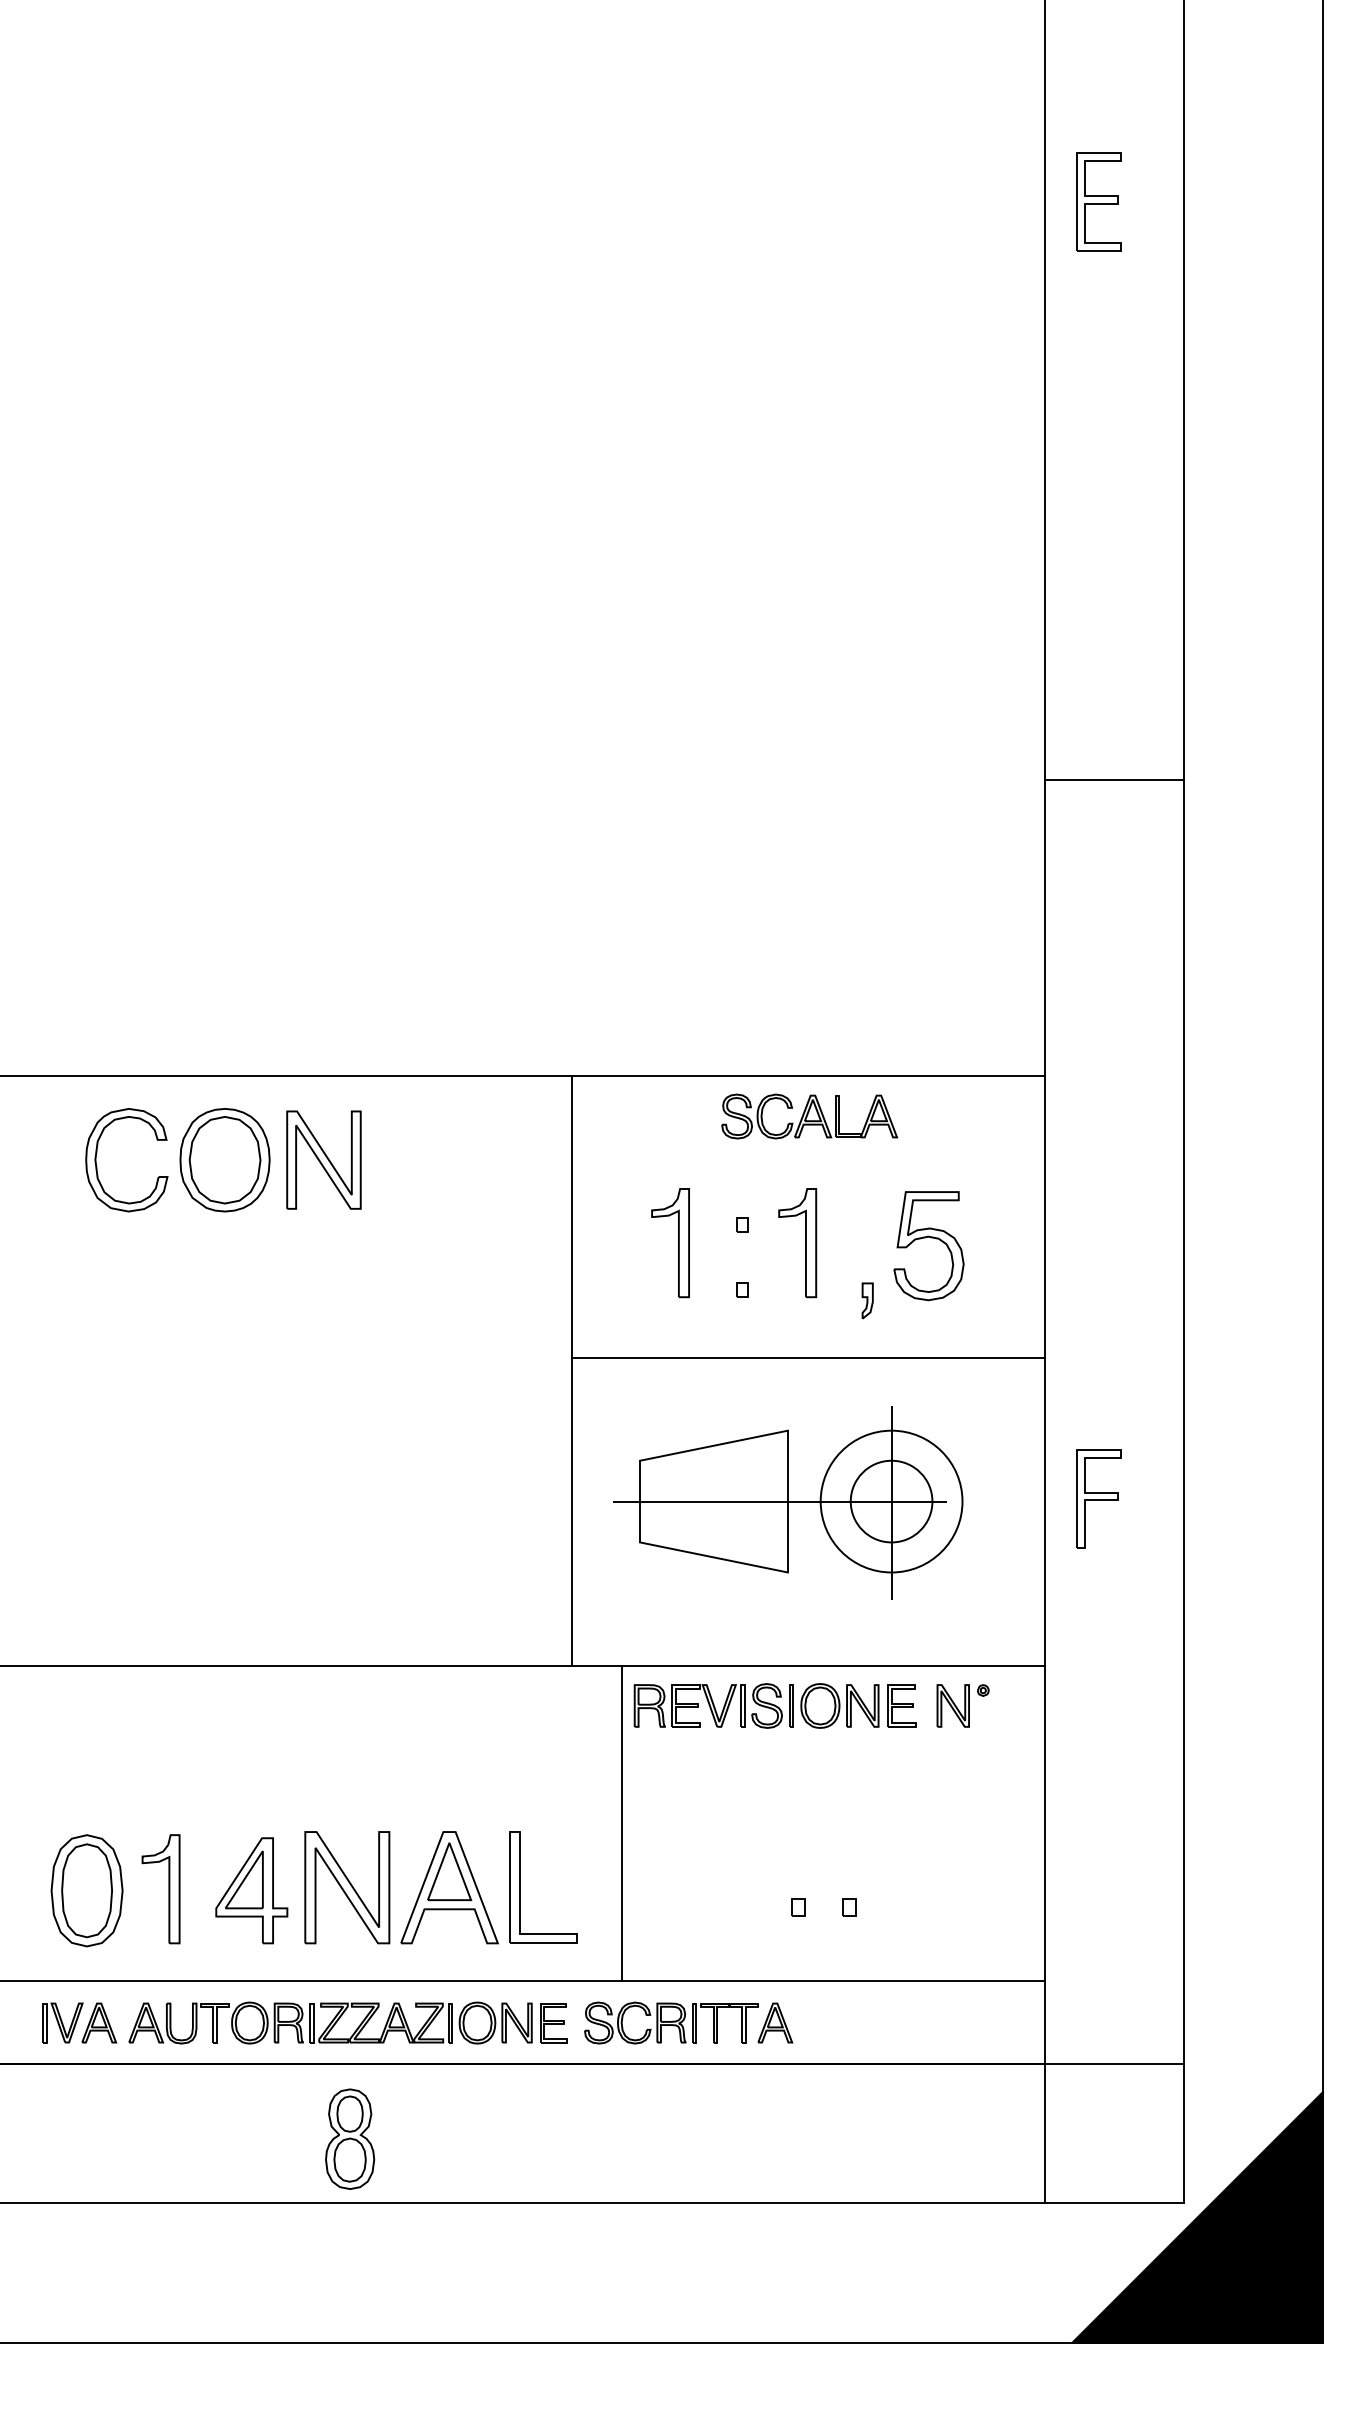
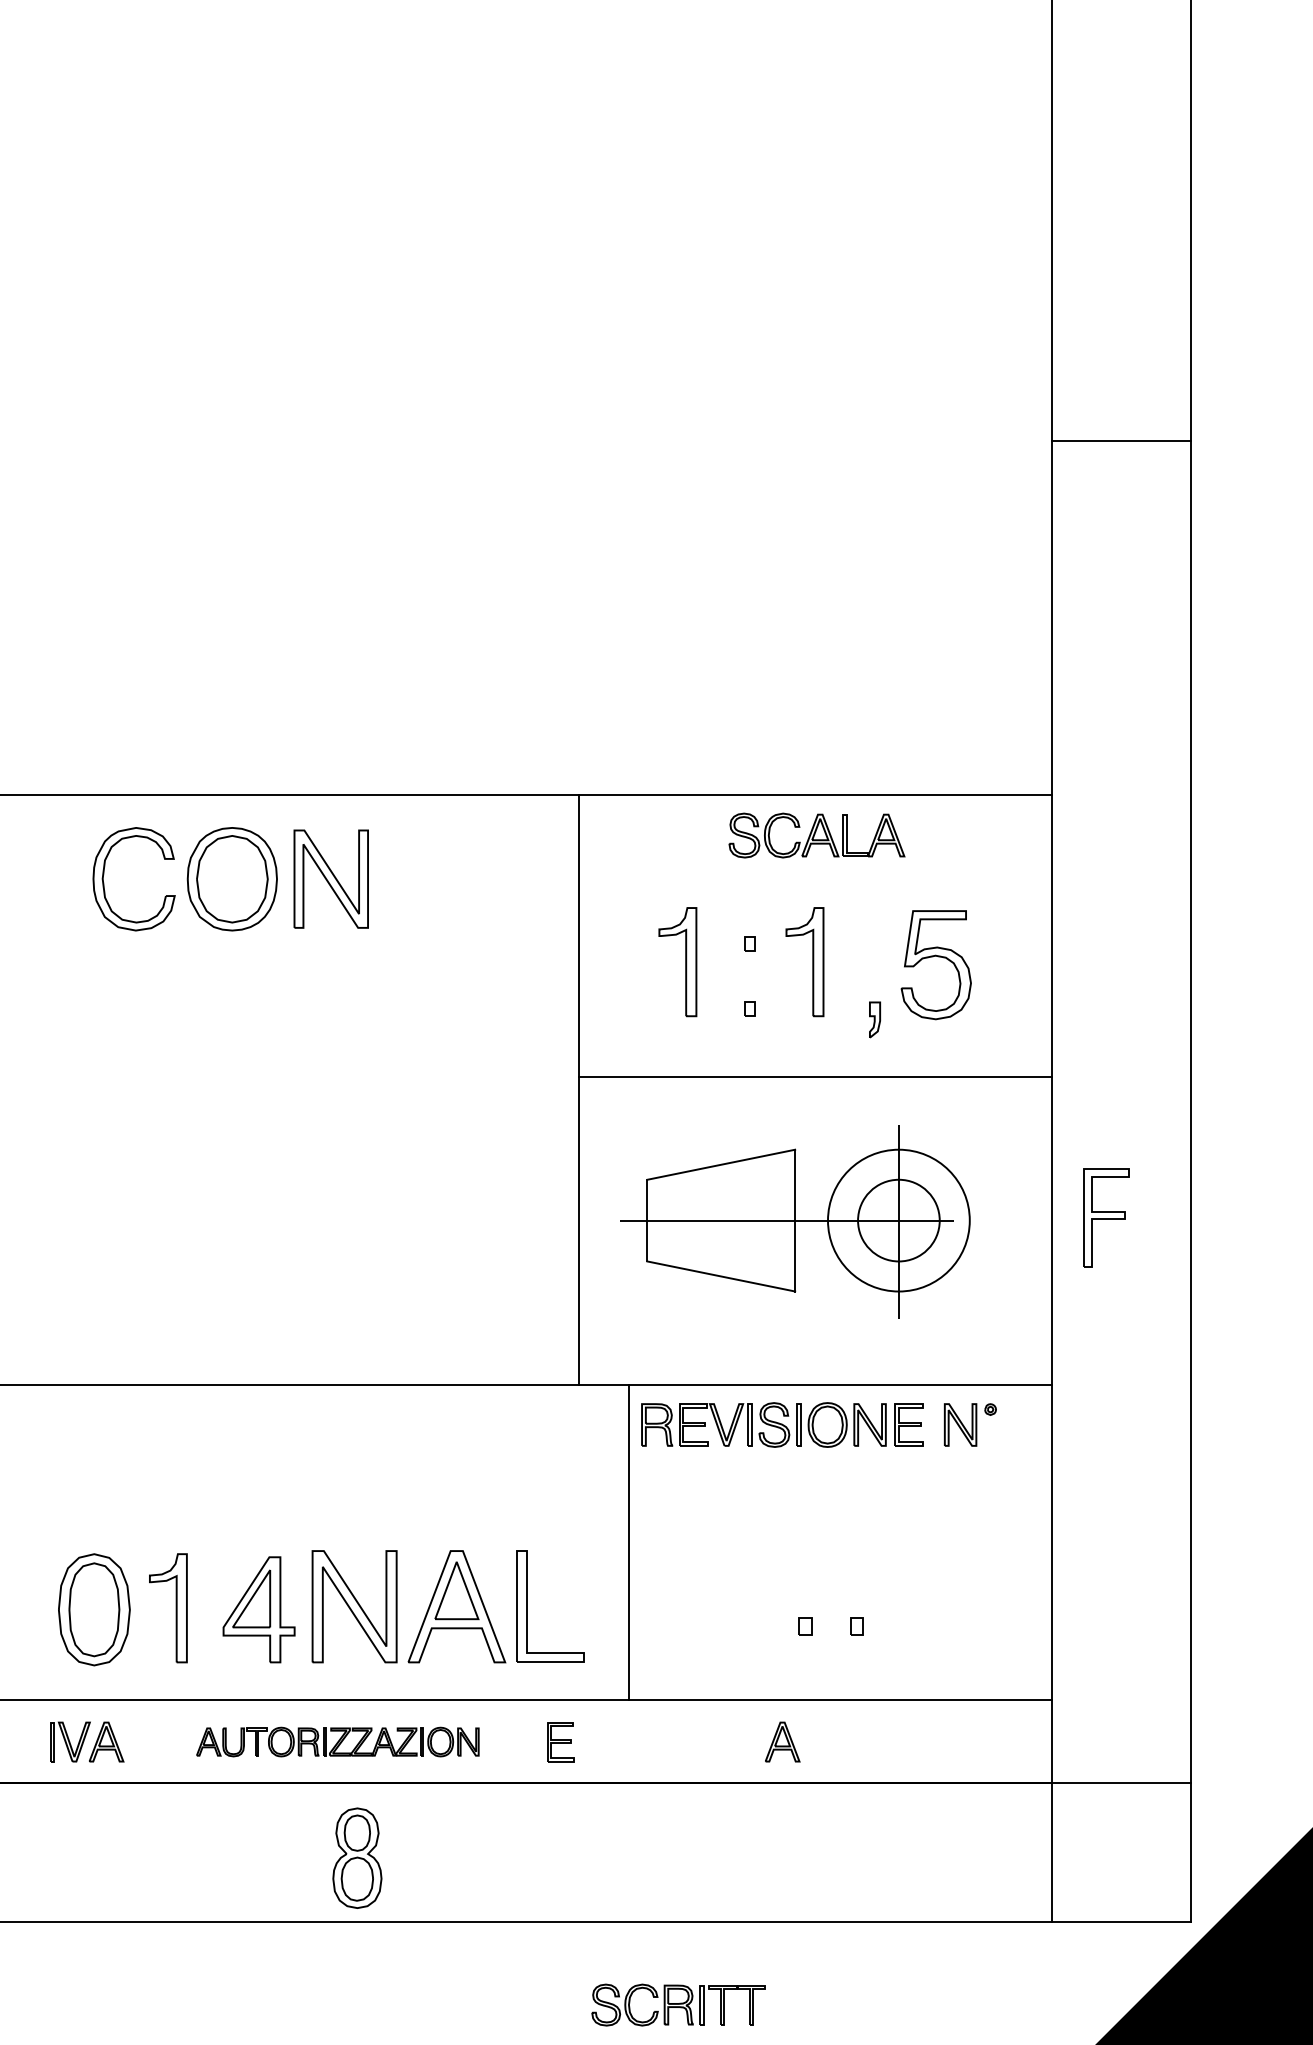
line: (1113, 779) -> (1120, 440), moved
part: (330, 2022) -> (337, 1741), size x0.7
part: (671, 2022) -> (678, 2004), moved

